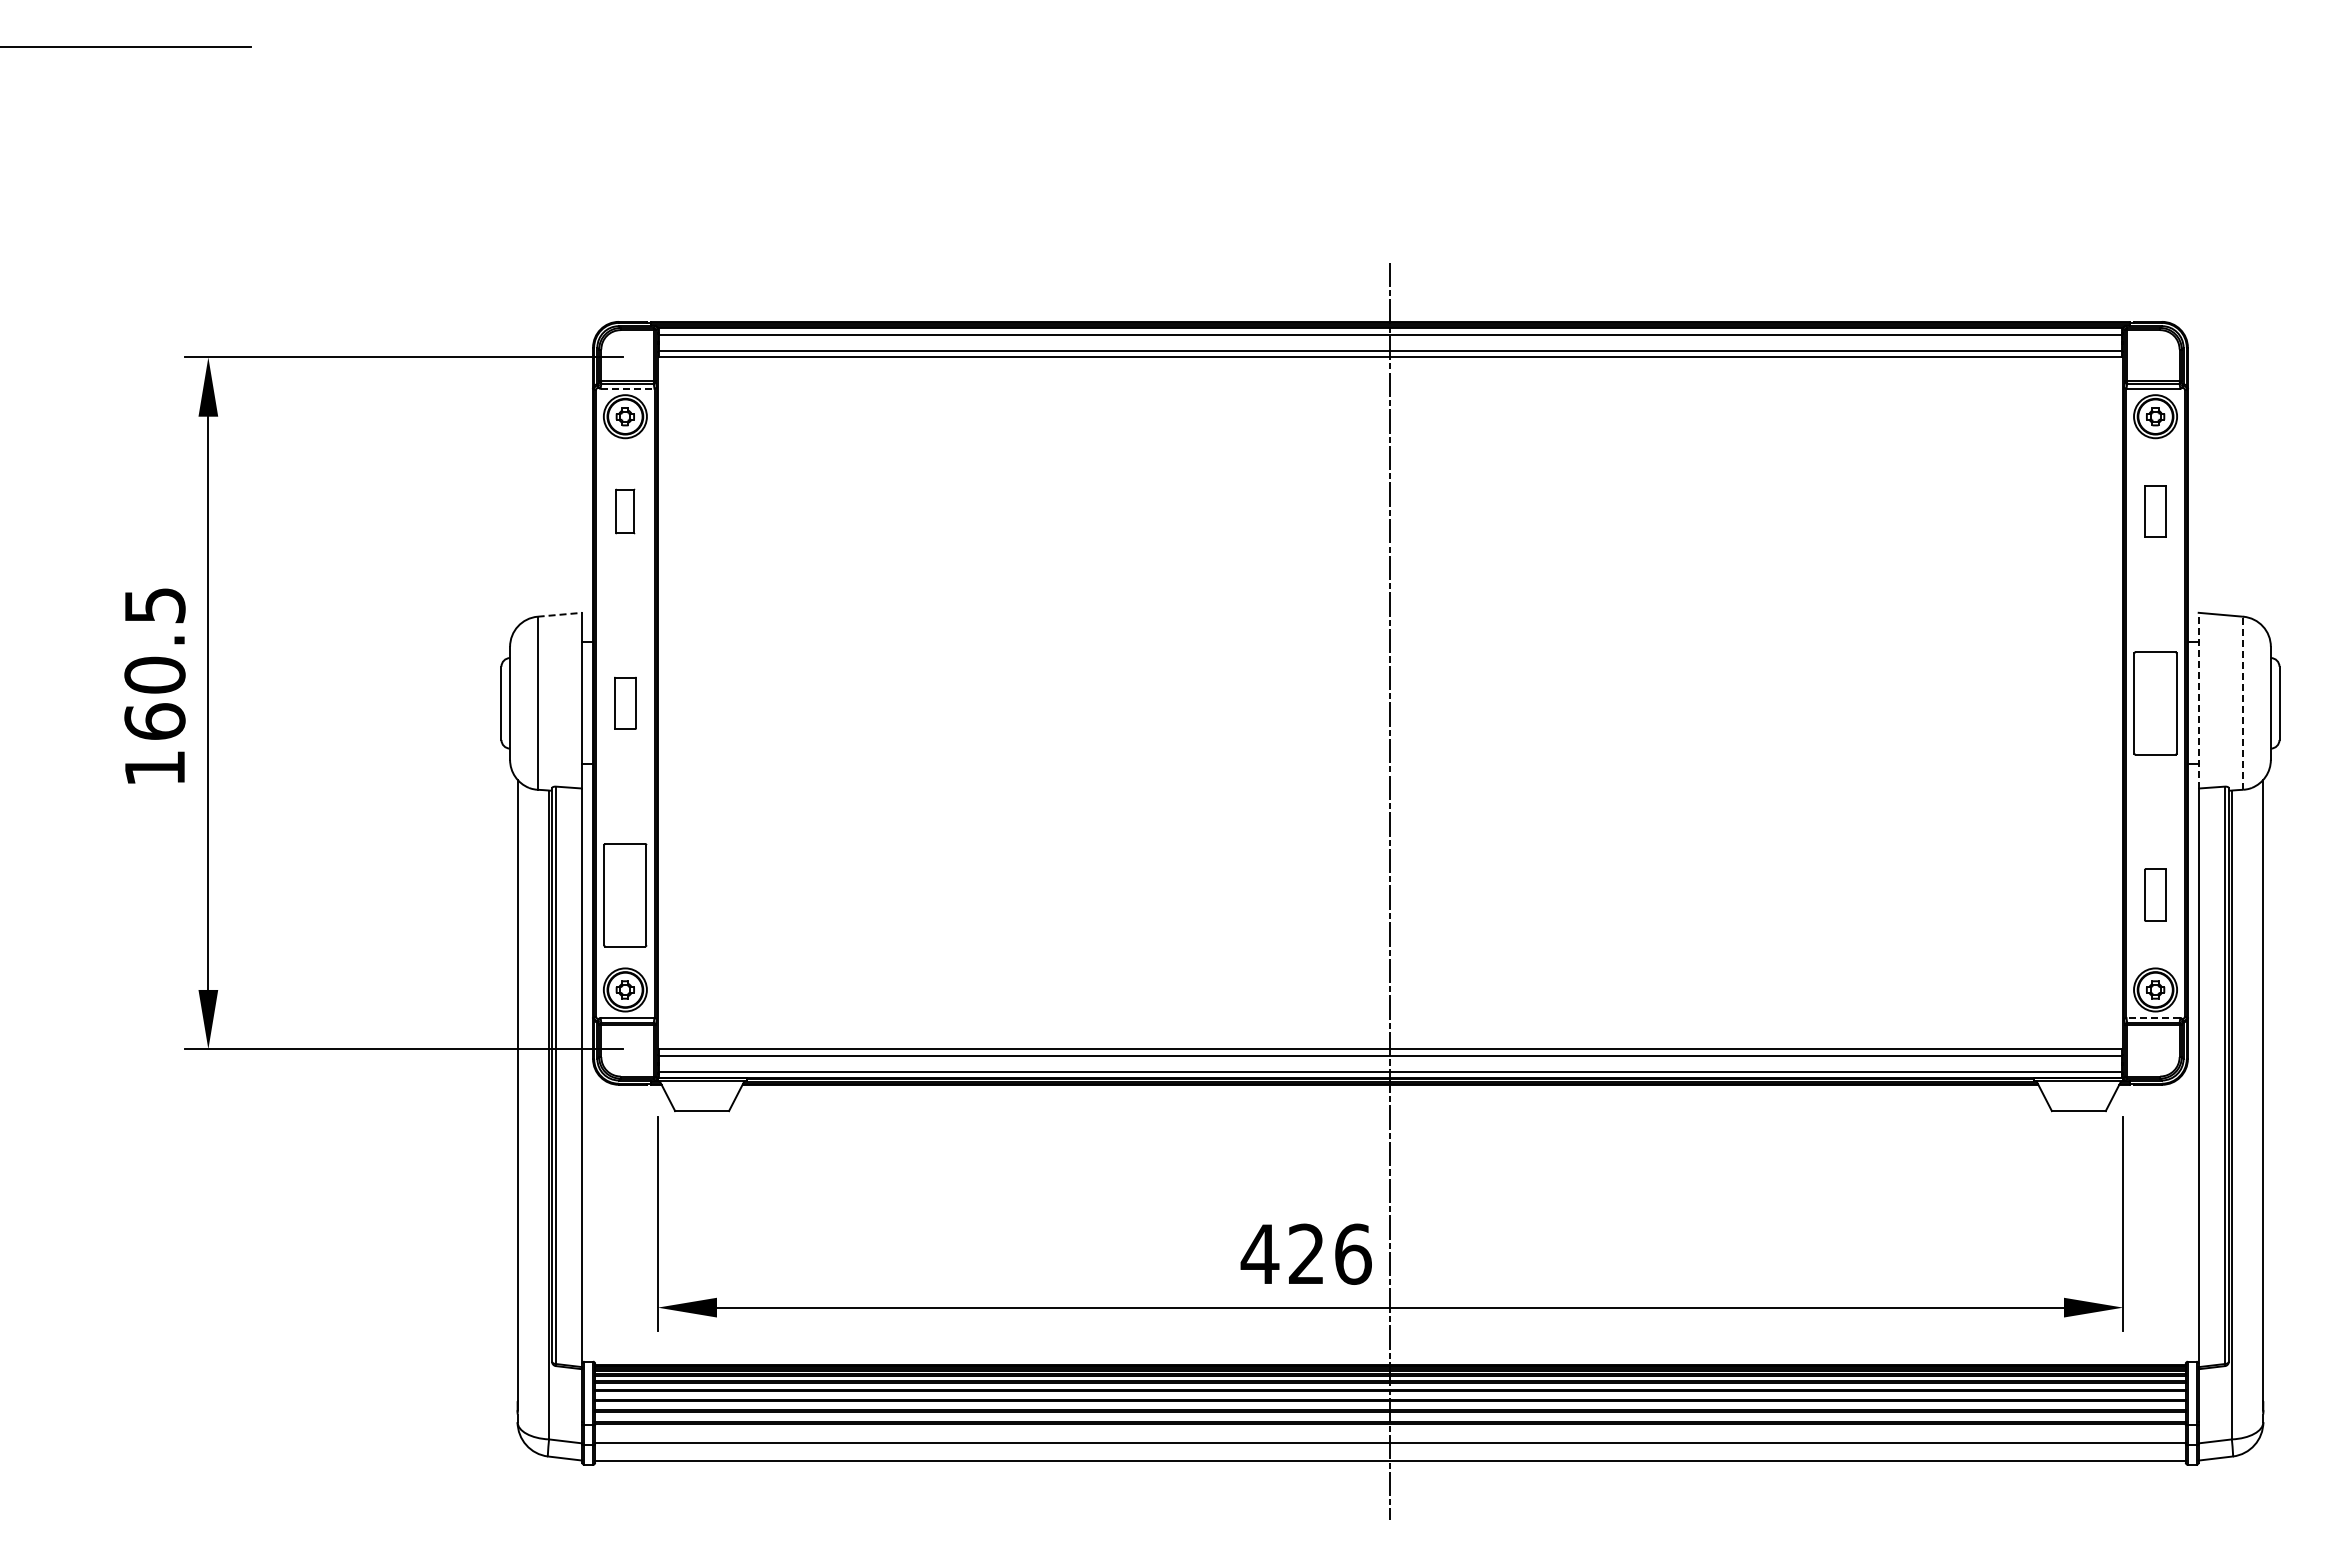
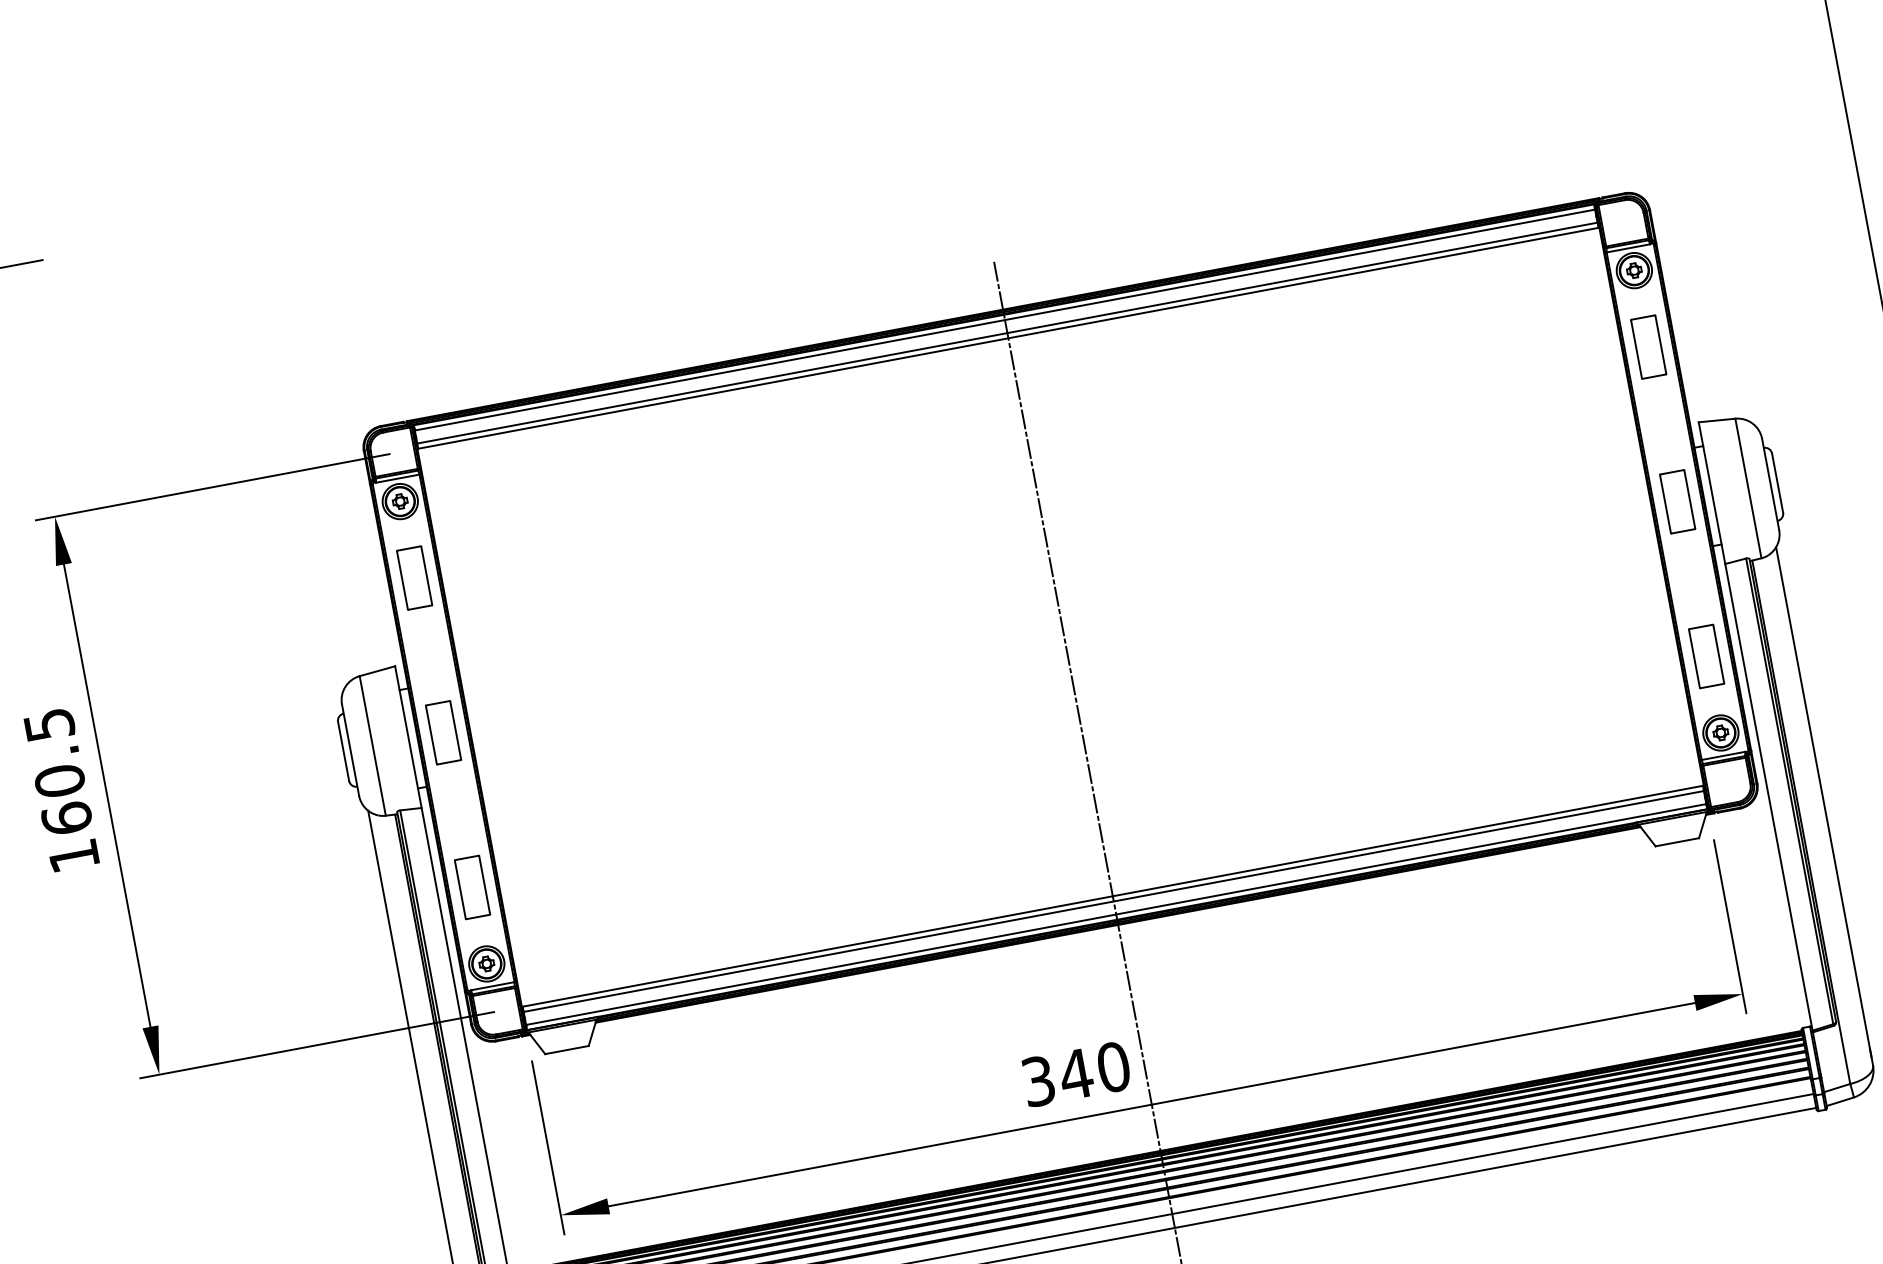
line: (627, 388) -> (397, 478), dashed -> solid
part: (625, 511) -> (414, 578), size x1.67
part: (2155, 511) -> (1648, 347), size x1.43
line: (560, 614) -> (377, 670), dashed -> solid
line: (2198, 700) -> (1711, 493), dashed -> solid
part: (625, 702) -> (443, 732), size x1.43
part: (2155, 702) -> (1677, 501), size x0.71
line: (2243, 703) -> (1748, 488), dashed -> solid
part: (625, 894) -> (472, 886), size x0.71
part: (2155, 894) -> (1706, 656), size x1.43
line: (2153, 1018) -> (1723, 756), dashed -> solid
text: (1305, 1253) -> (1075, 1073), 426 -> 340

